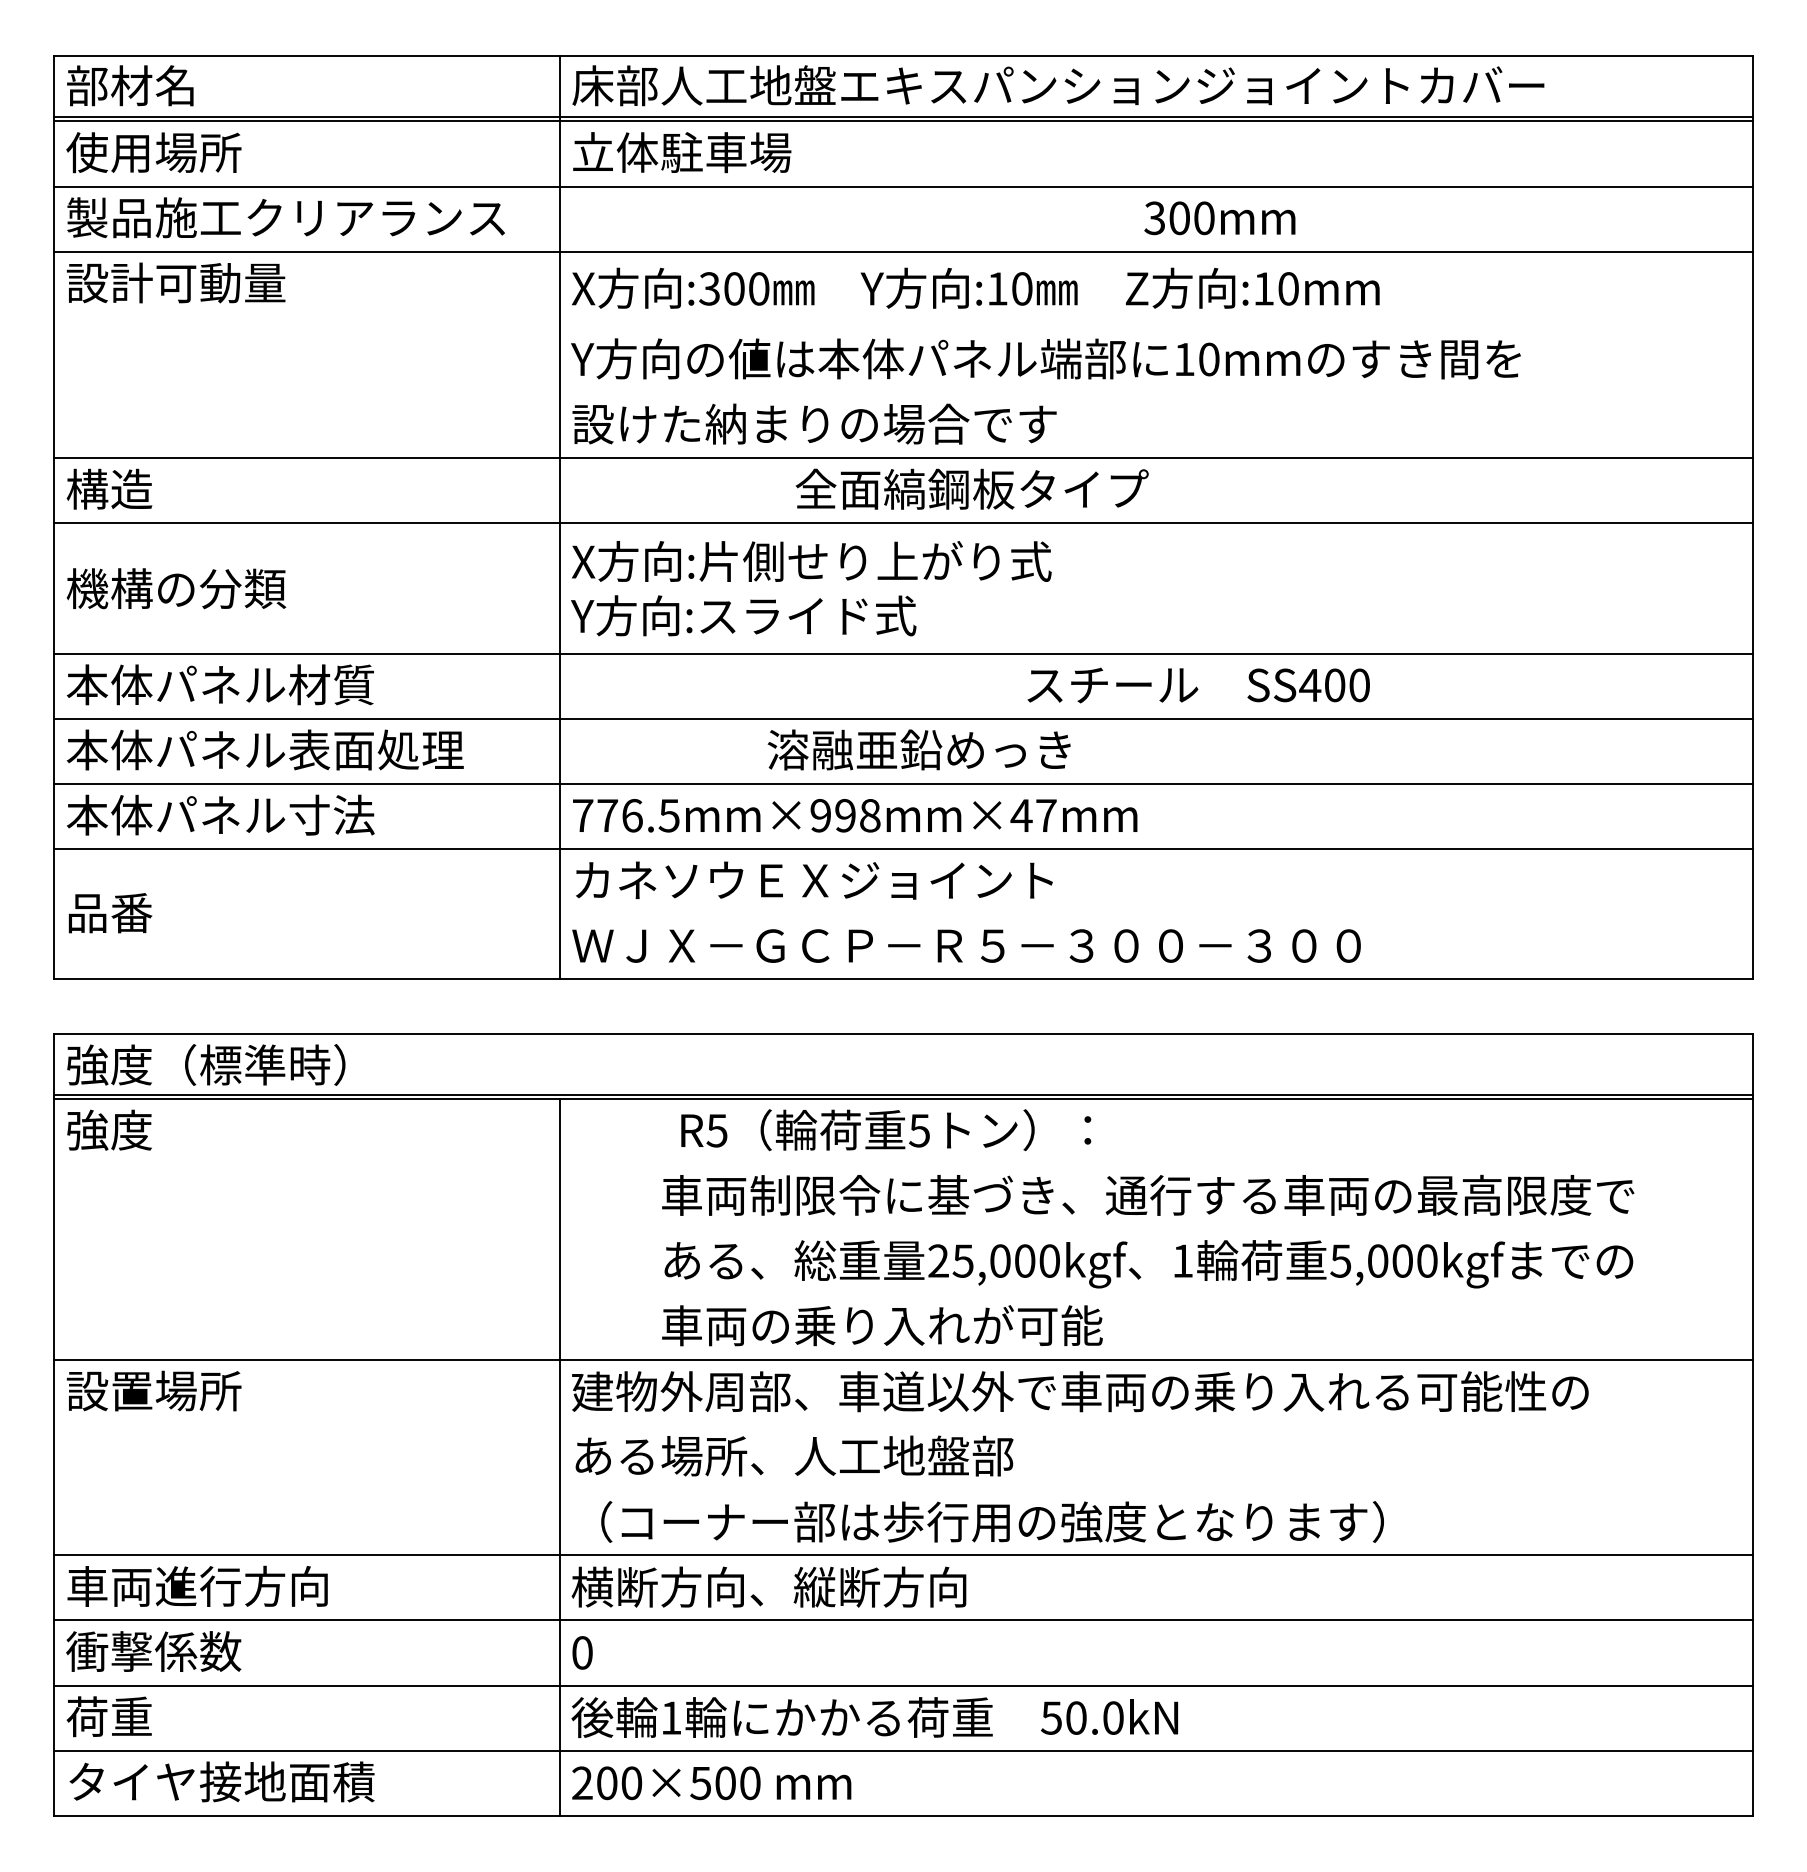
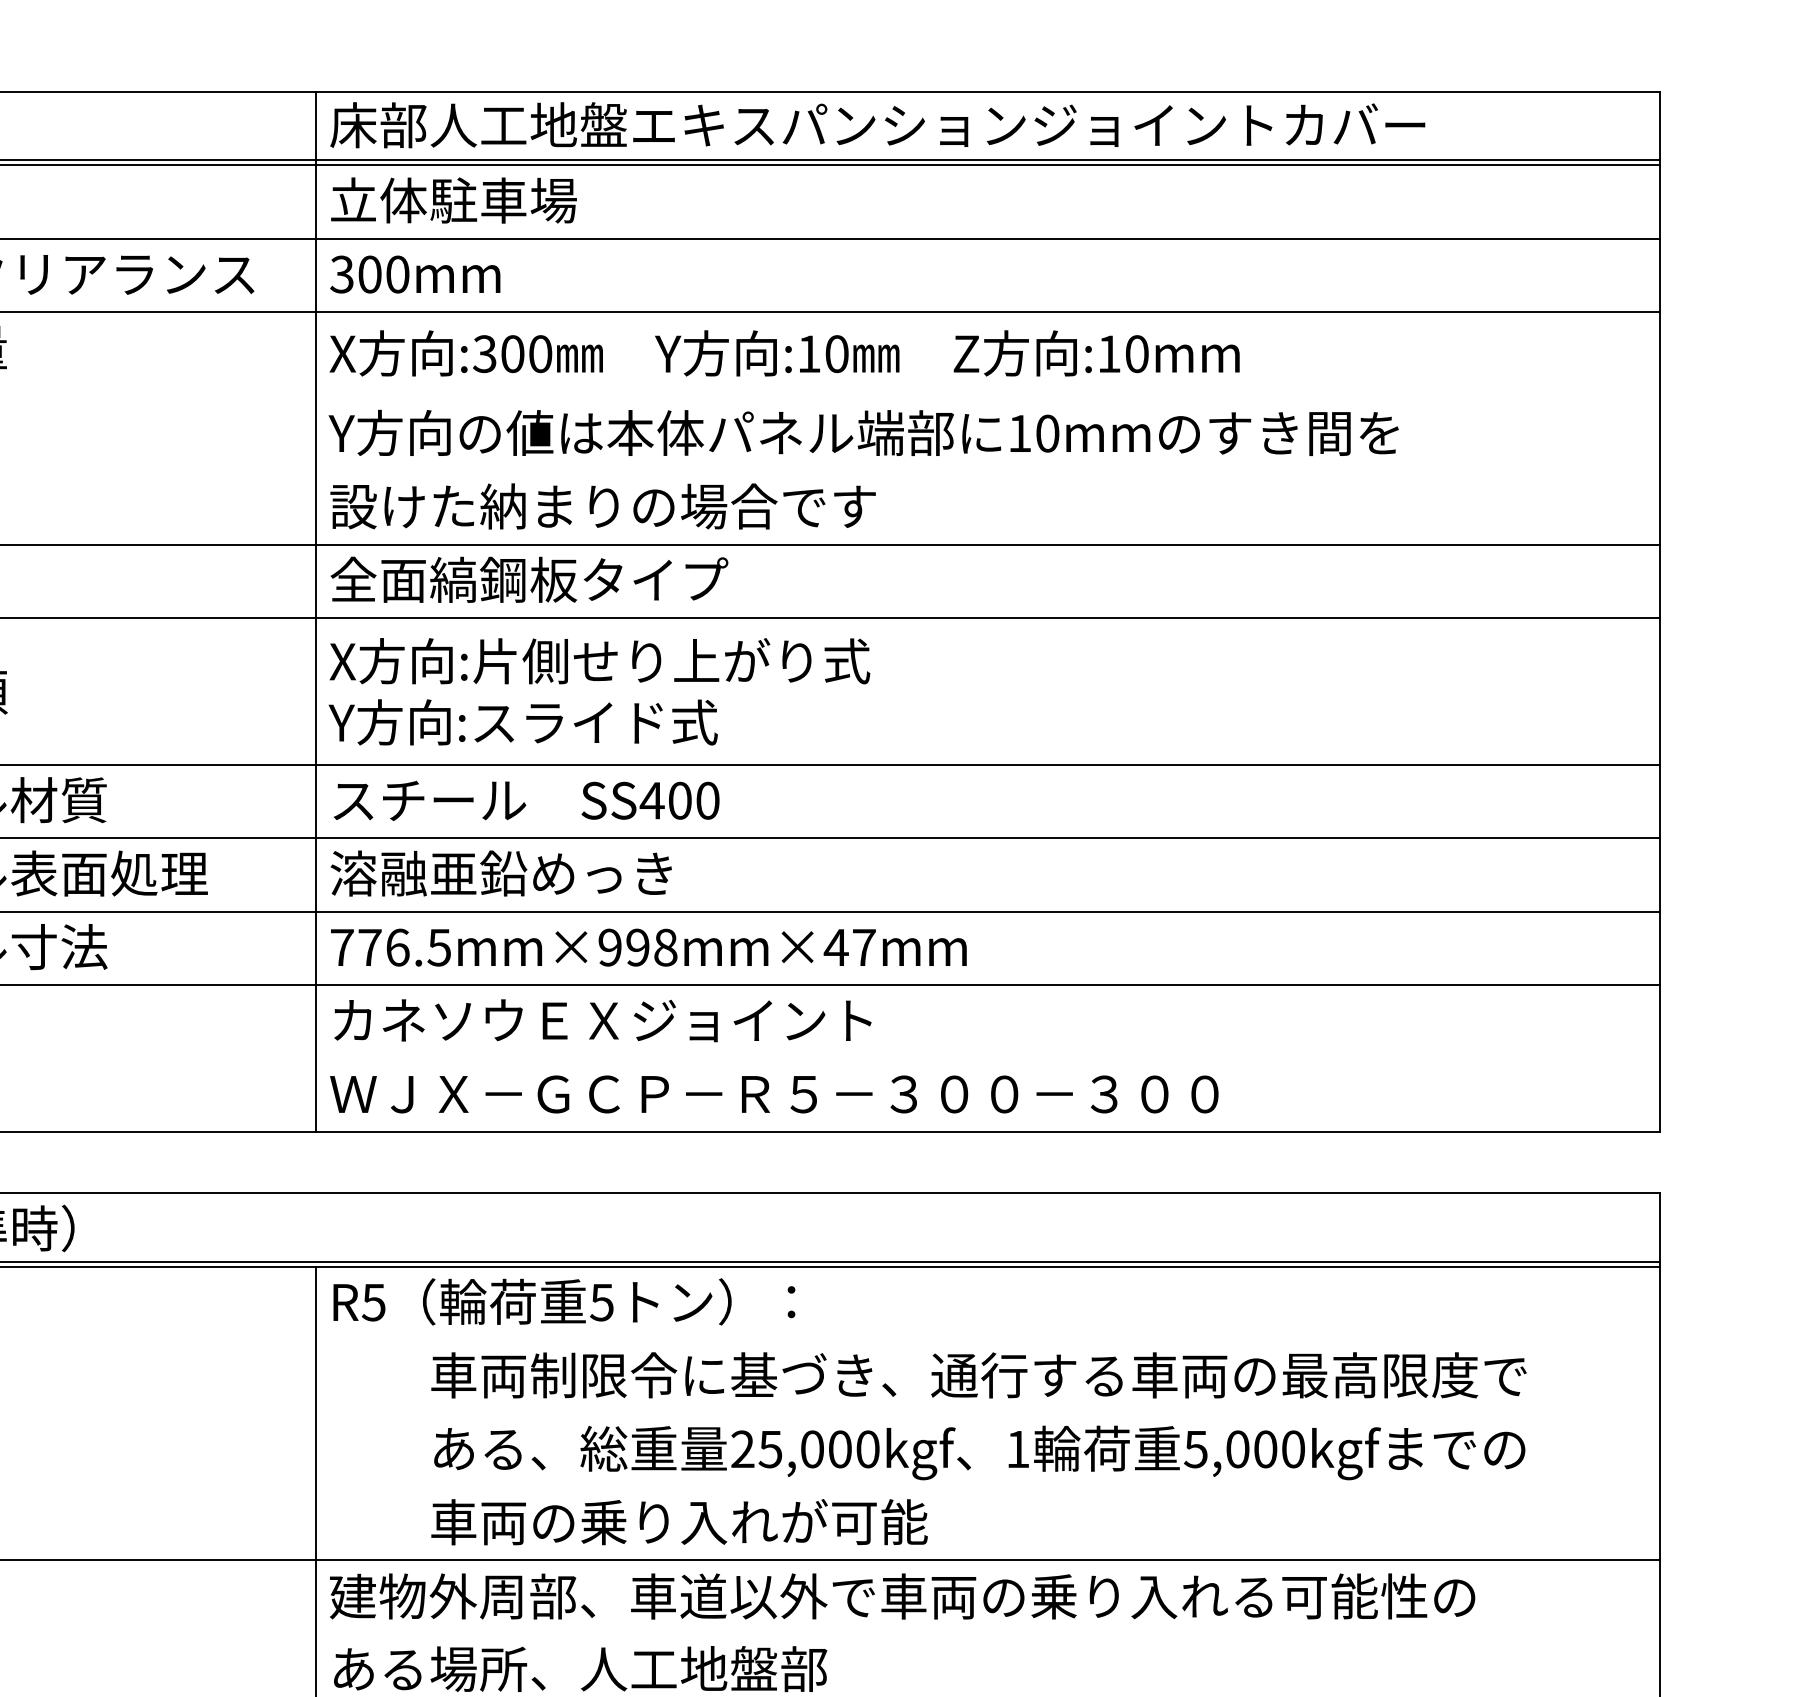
text: (1219, 218) -> (414, 274), moved
text: (971, 488) -> (528, 578), moved
text: (1198, 685) -> (526, 800), moved
text: (918, 749) -> (500, 873), moved
text: (886, 1130) -> (564, 1302), moved

